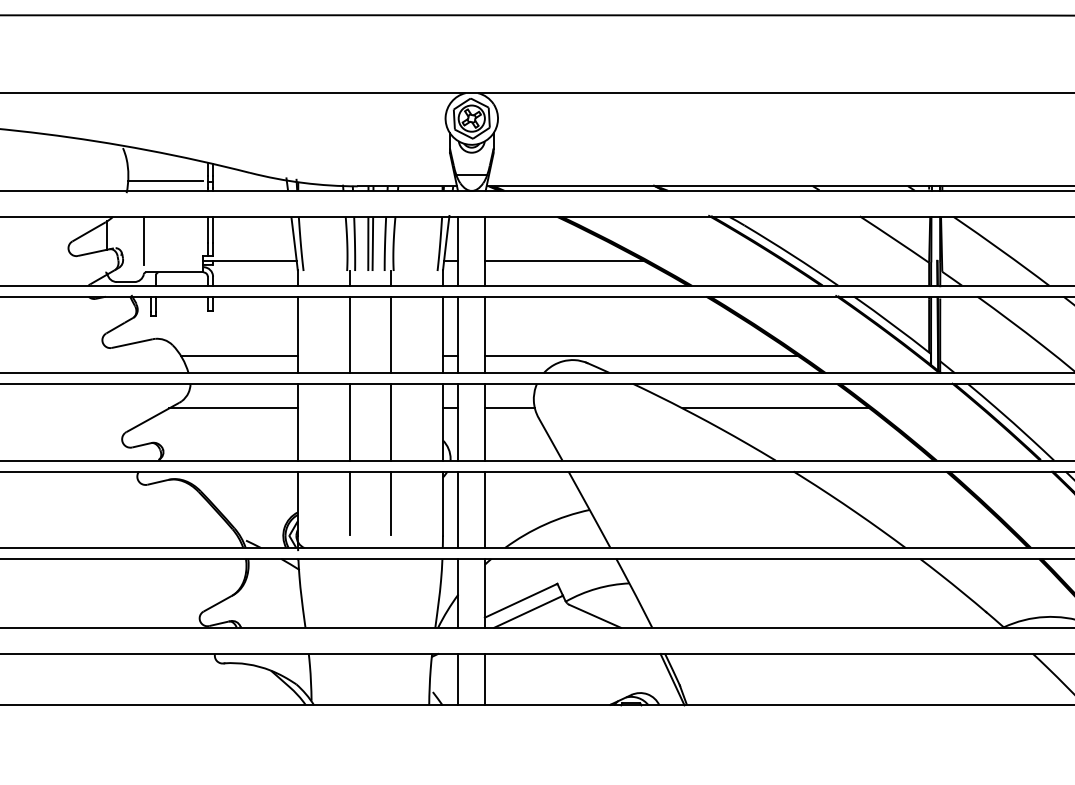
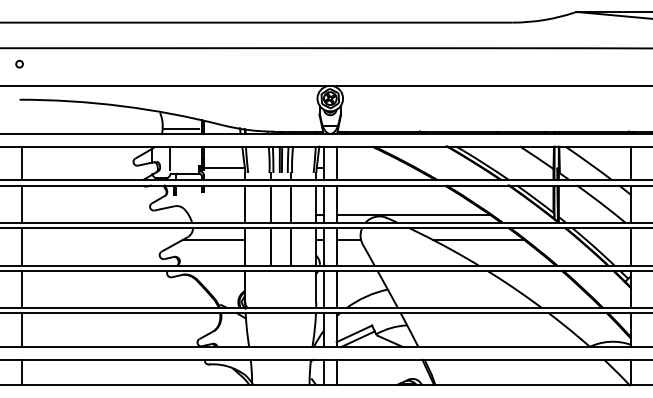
line: (564, 259) -> (375, 167), removed
line: (238, 356) -> (216, 214), removed
line: (351, 503) -> (271, 286), removed
line: (390, 503) -> (290, 286), removed

